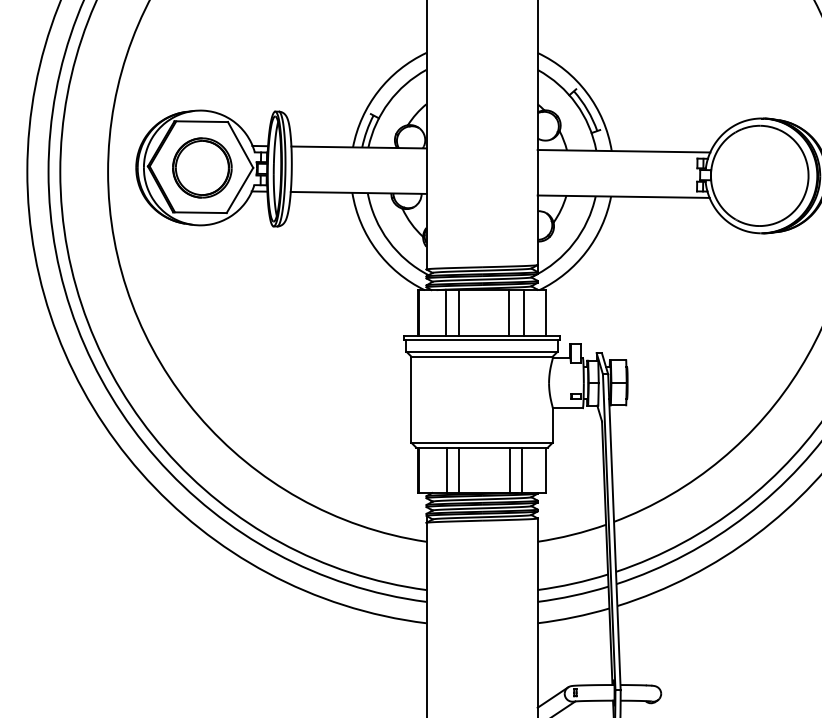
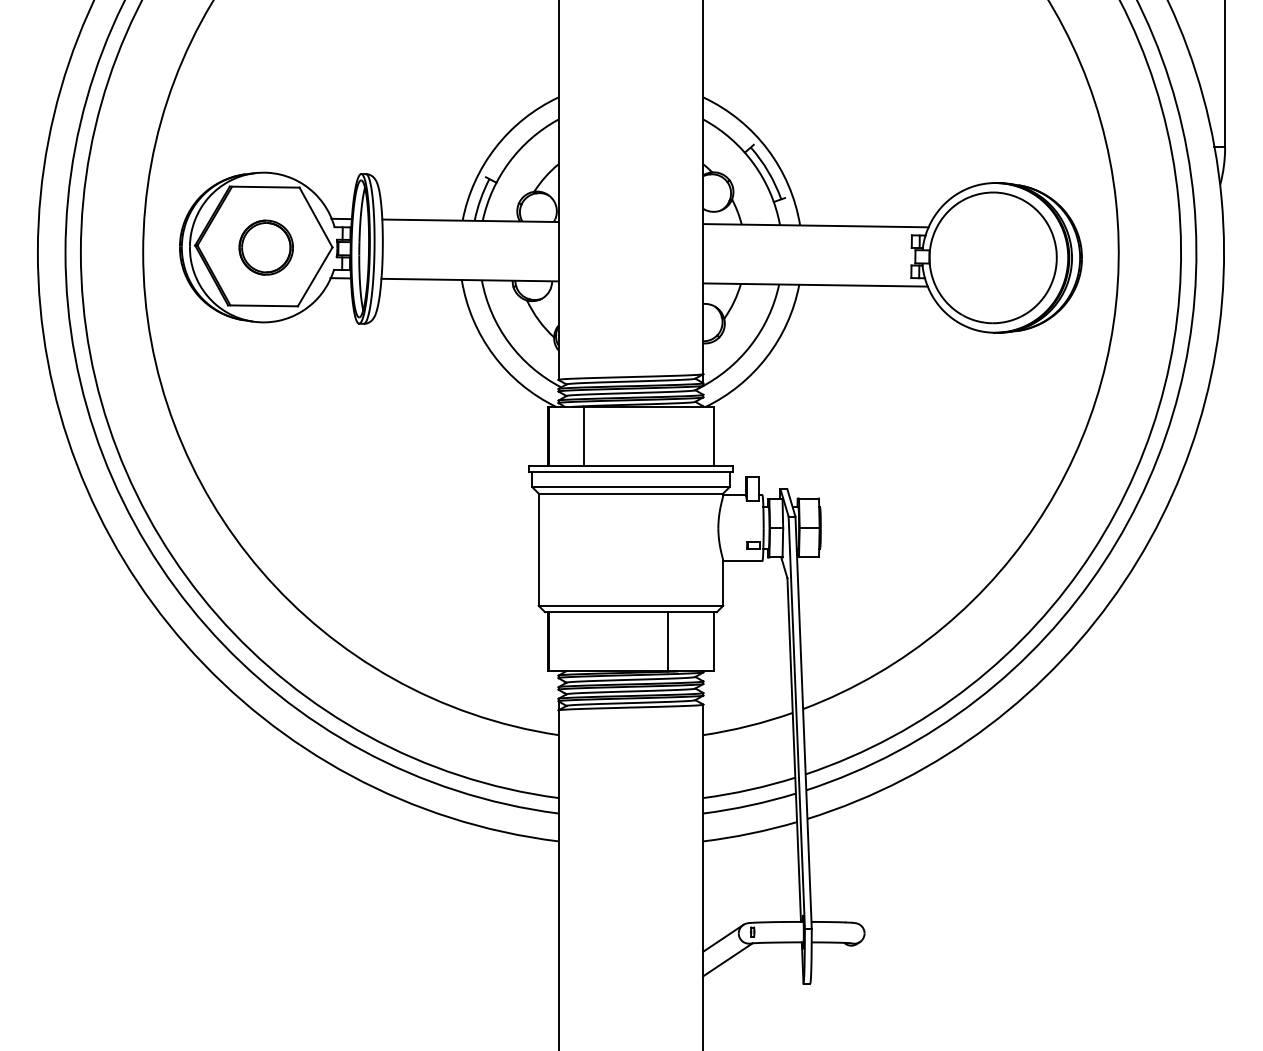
part: (202, 167) -> (266, 247), size x0.7
line: (459, 312) -> (601, 436), removed
line: (509, 312) -> (666, 436), removed
line: (523, 312) -> (685, 436), removed
line: (446, 470) -> (584, 641), removed
line: (458, 470) -> (600, 641), removed
line: (521, 470) -> (682, 641), removed

